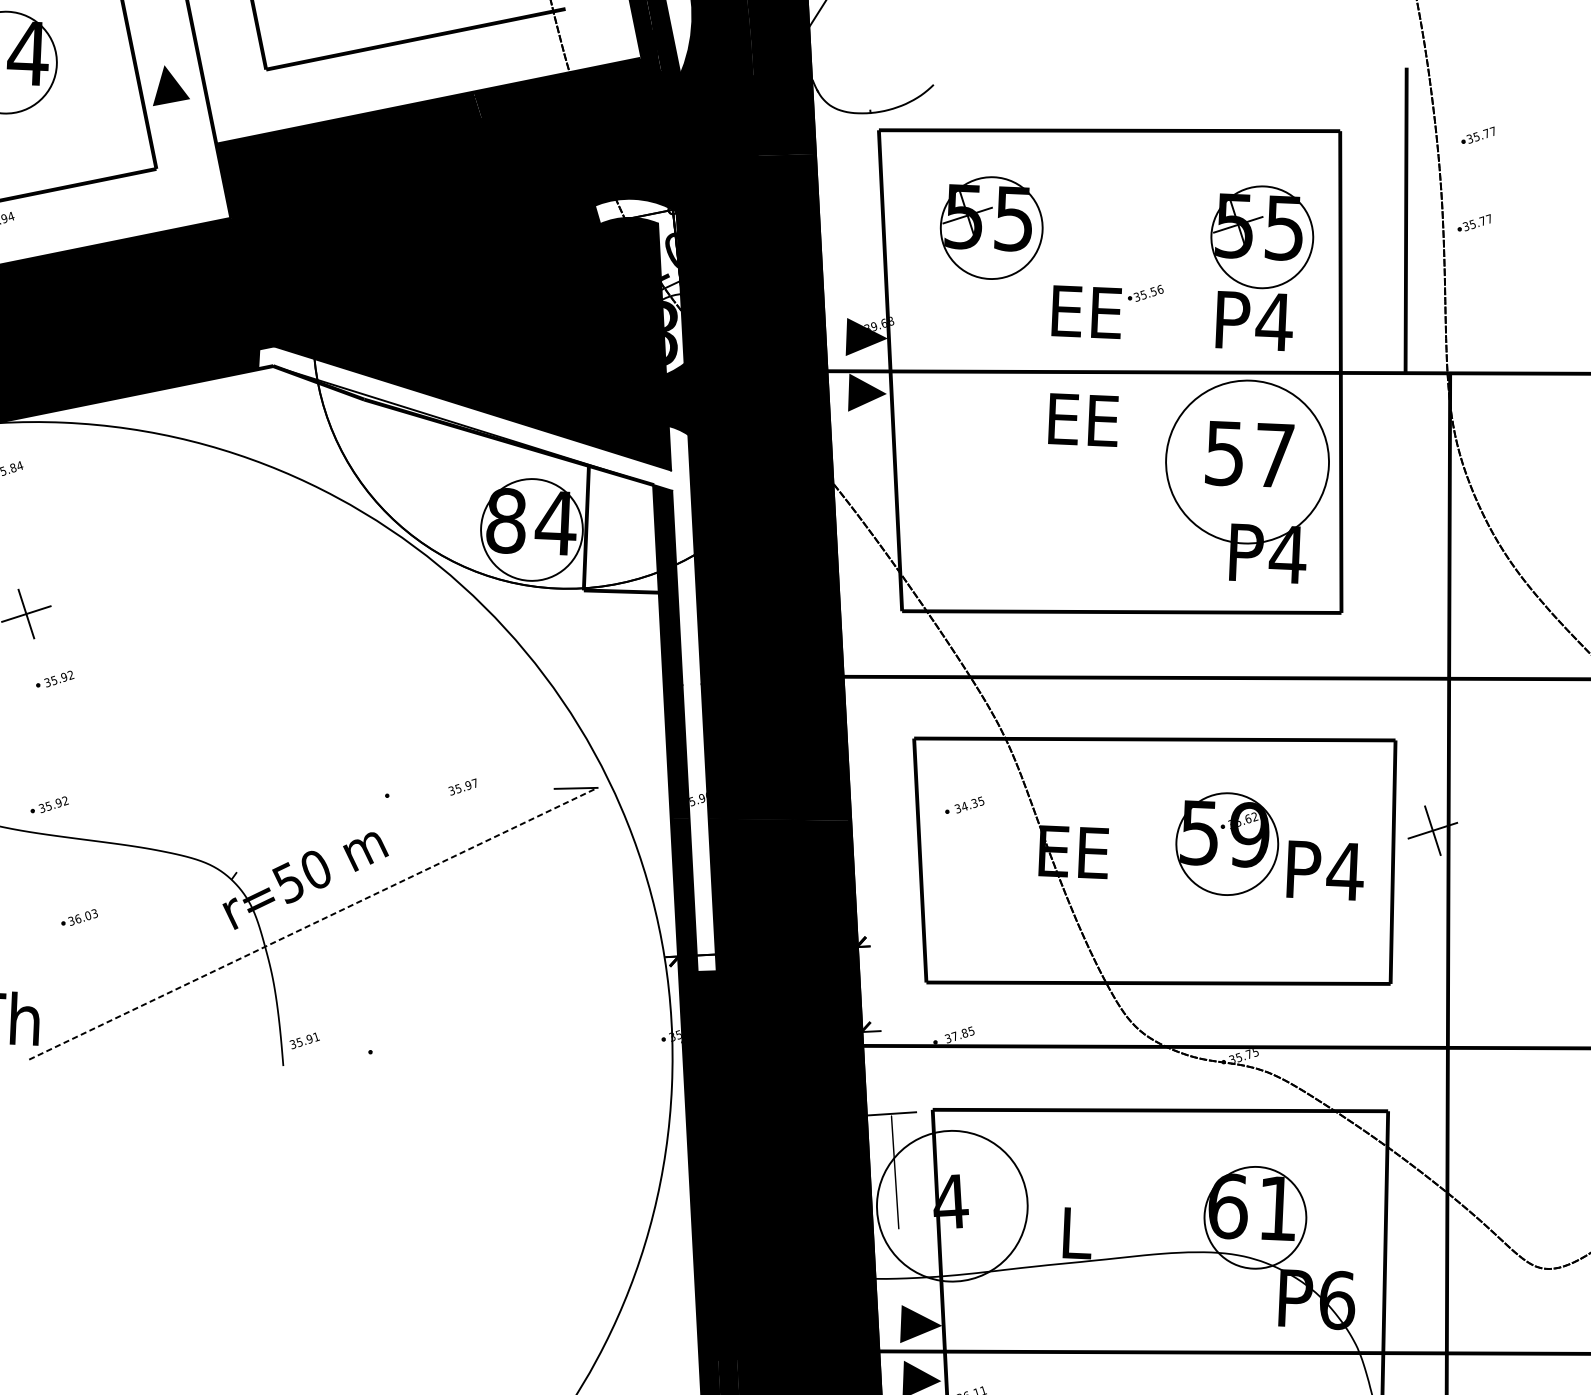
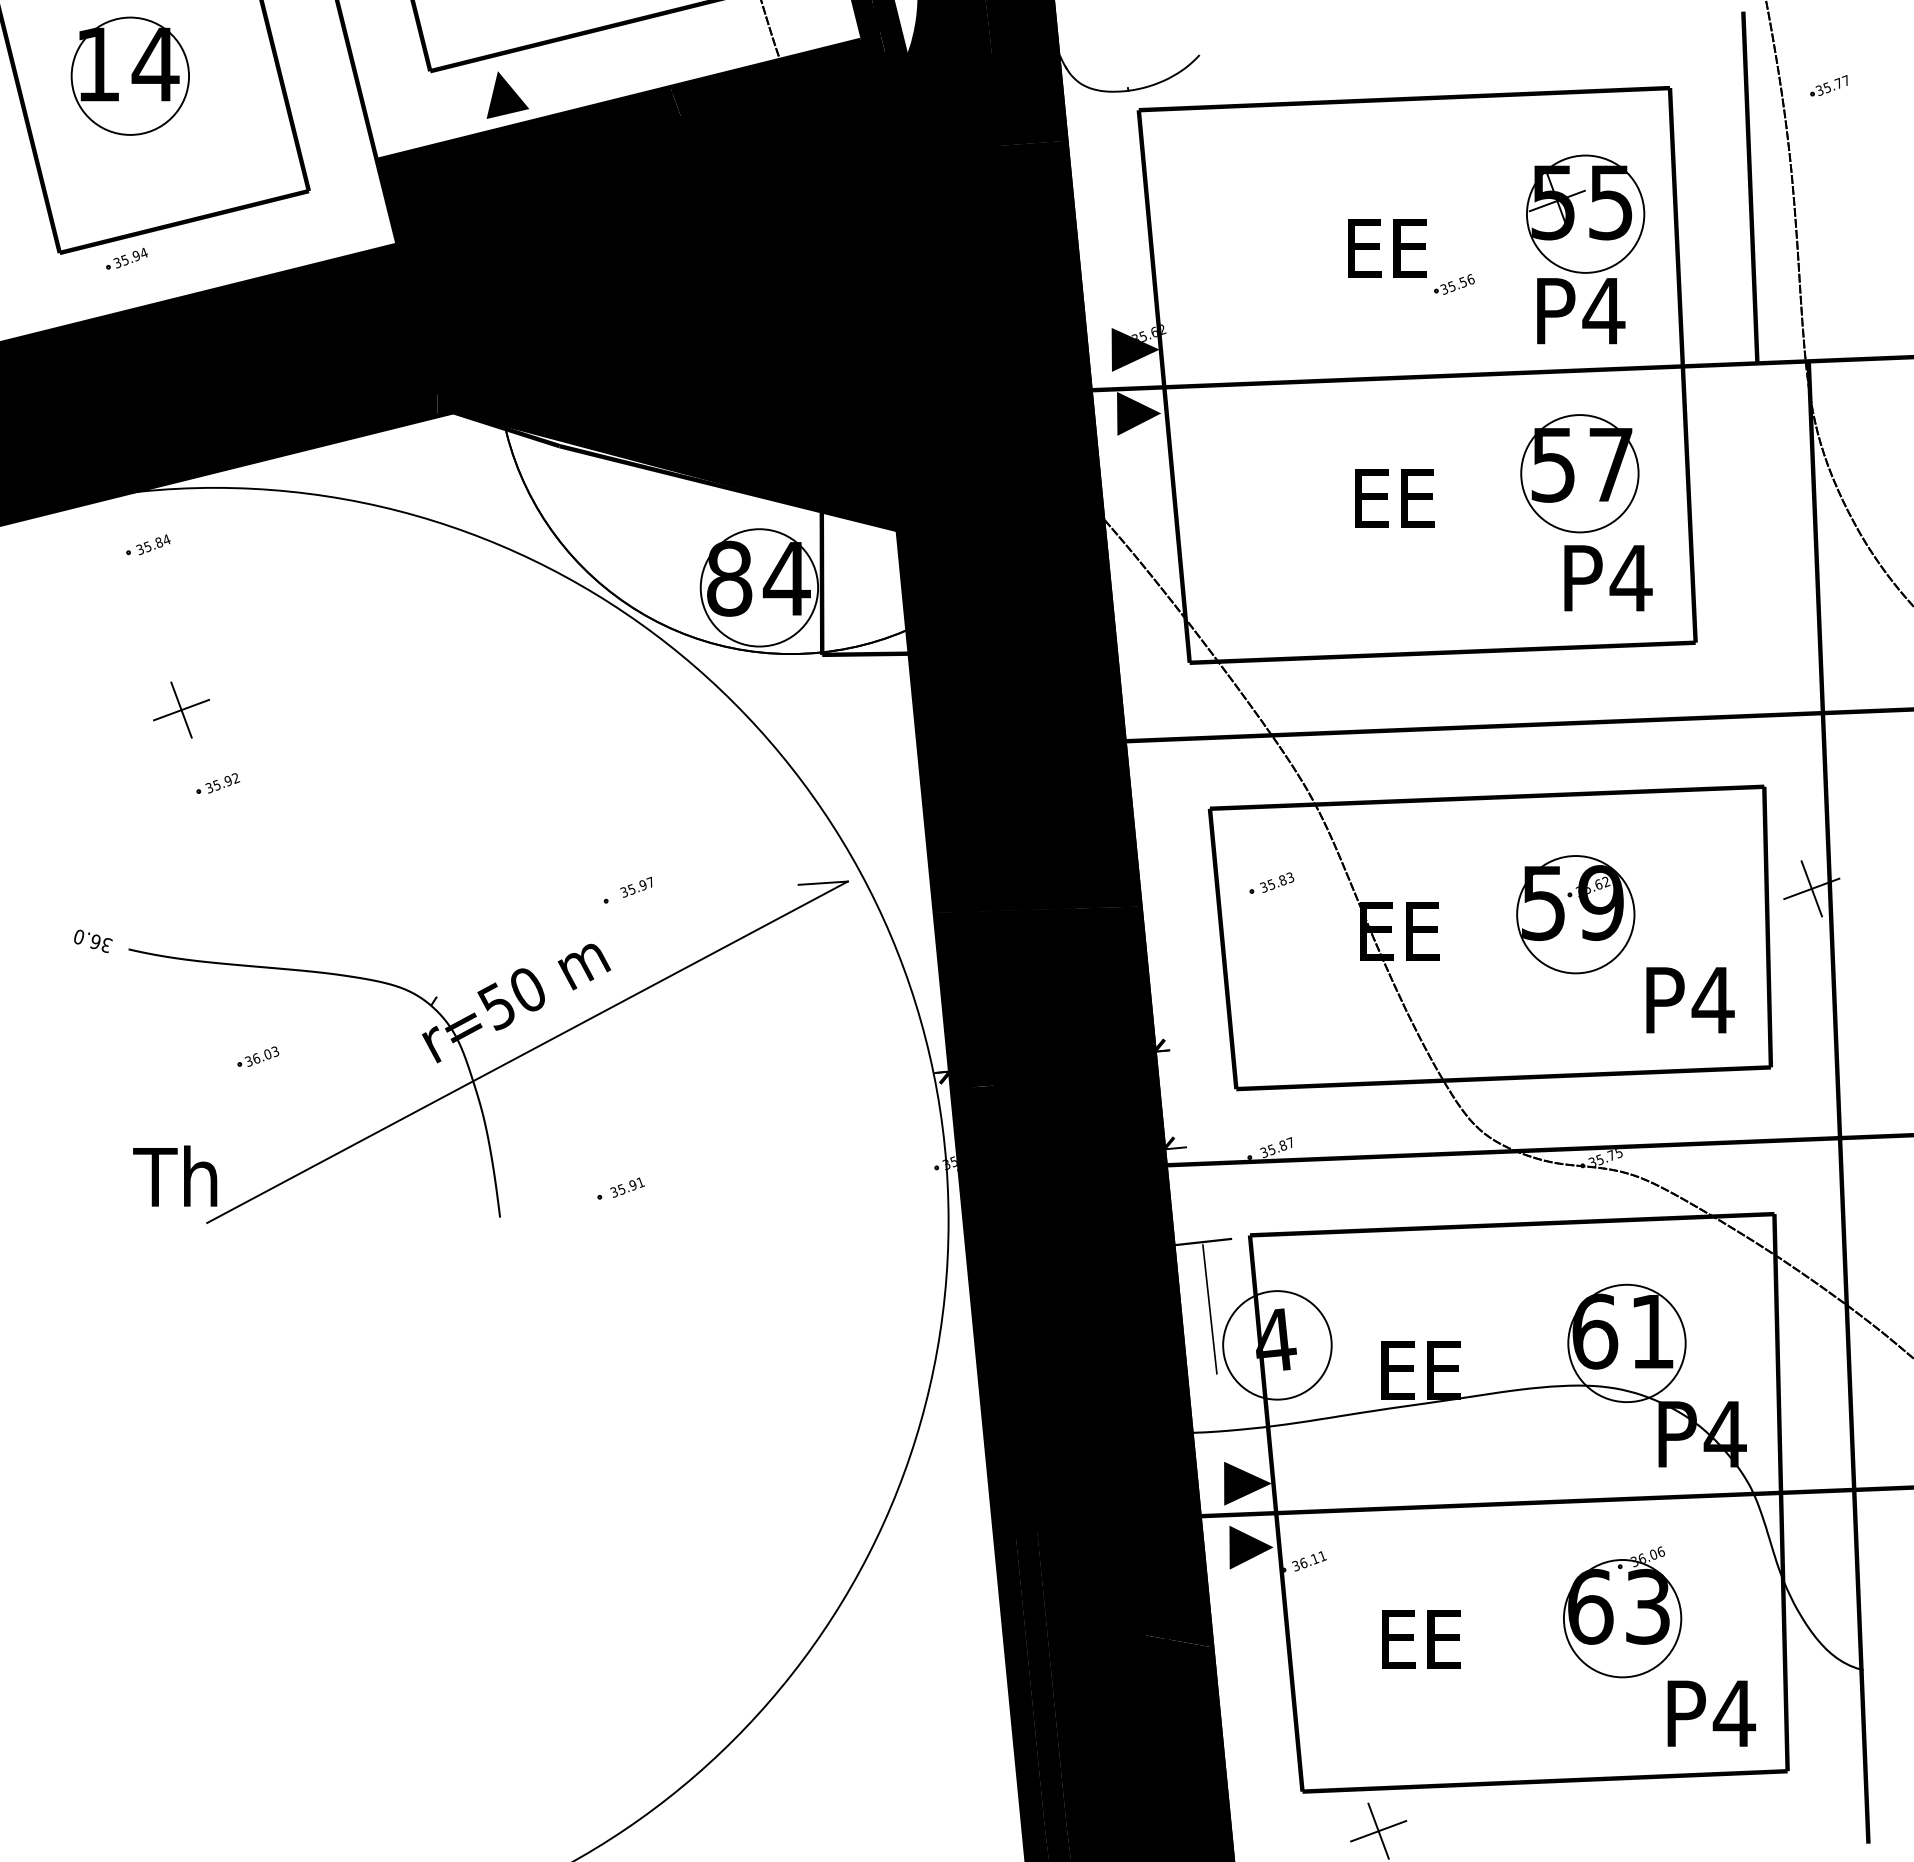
line: (171, 85) -> (507, 94), moved
part: (1473, 222) -> (1828, 186), removed
part: (991, 227) -> (1273, 216), removed
fill: (639, 285) -> (870, 301), added
text: (1086, 312) -> (1387, 248), moved
text: (882, 323) -> (1152, 332), 39.68 -> 35.62
text: (1083, 419) -> (1394, 498), moved
circle: (1247, 461) -> (1579, 473), size x0.62
fill: (488, 658) -> (715, 738), added
text: (462, 786) -> (636, 886), moved
part: (50, 804) -> (218, 928), removed
text: (972, 804) -> (1280, 881), 34.35 -> 35.83
text: (1325, 870) -> (1690, 1000), moved
line: (313, 923) -> (527, 1052), dashed -> solid
text: (962, 1033) -> (1280, 1146), 37.85 -> 35.87
text: (304, 1040) -> (627, 1187), moved
circle: (952, 1206) -> (1277, 1345), size x0.62
text: (1075, 1233) -> (1420, 1370), L -> EE
text: (1336, 1300) -> (1724, 1434), P6 -> P4

